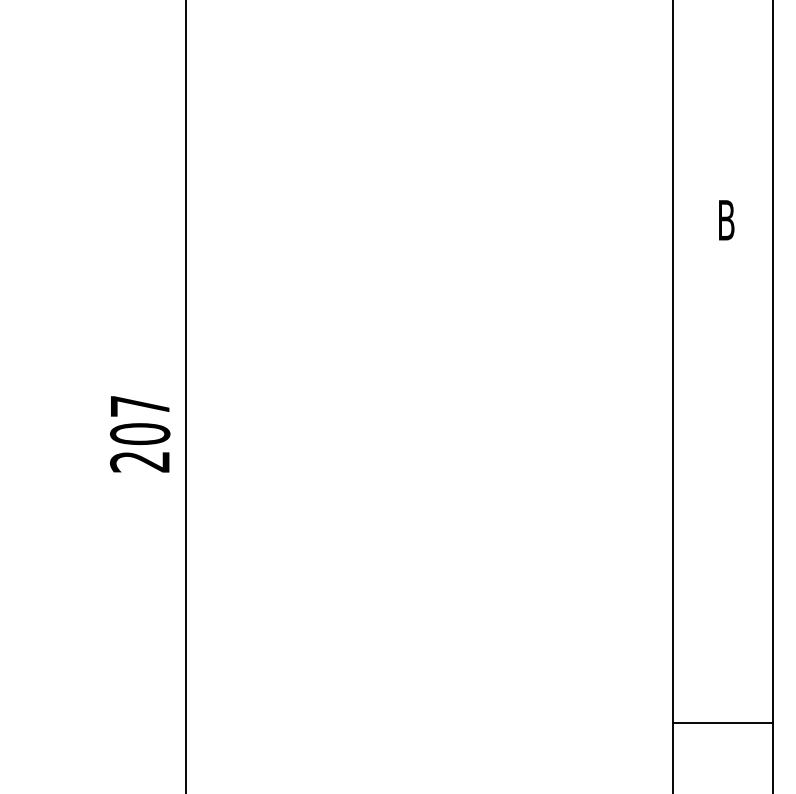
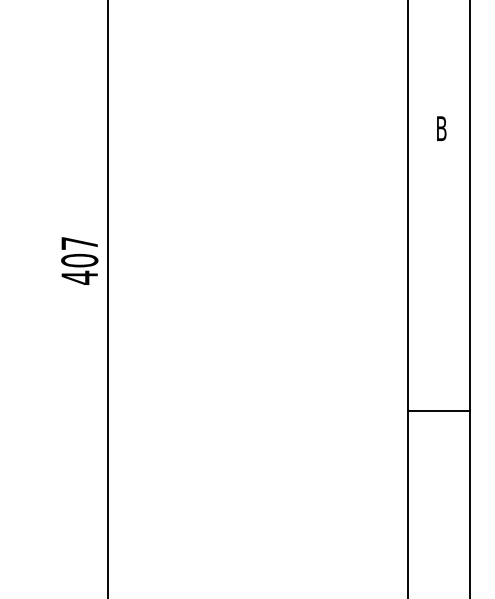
text: (139, 461) -> (79, 277), 207 -> 407
line: (723, 722) -> (439, 410), moved

